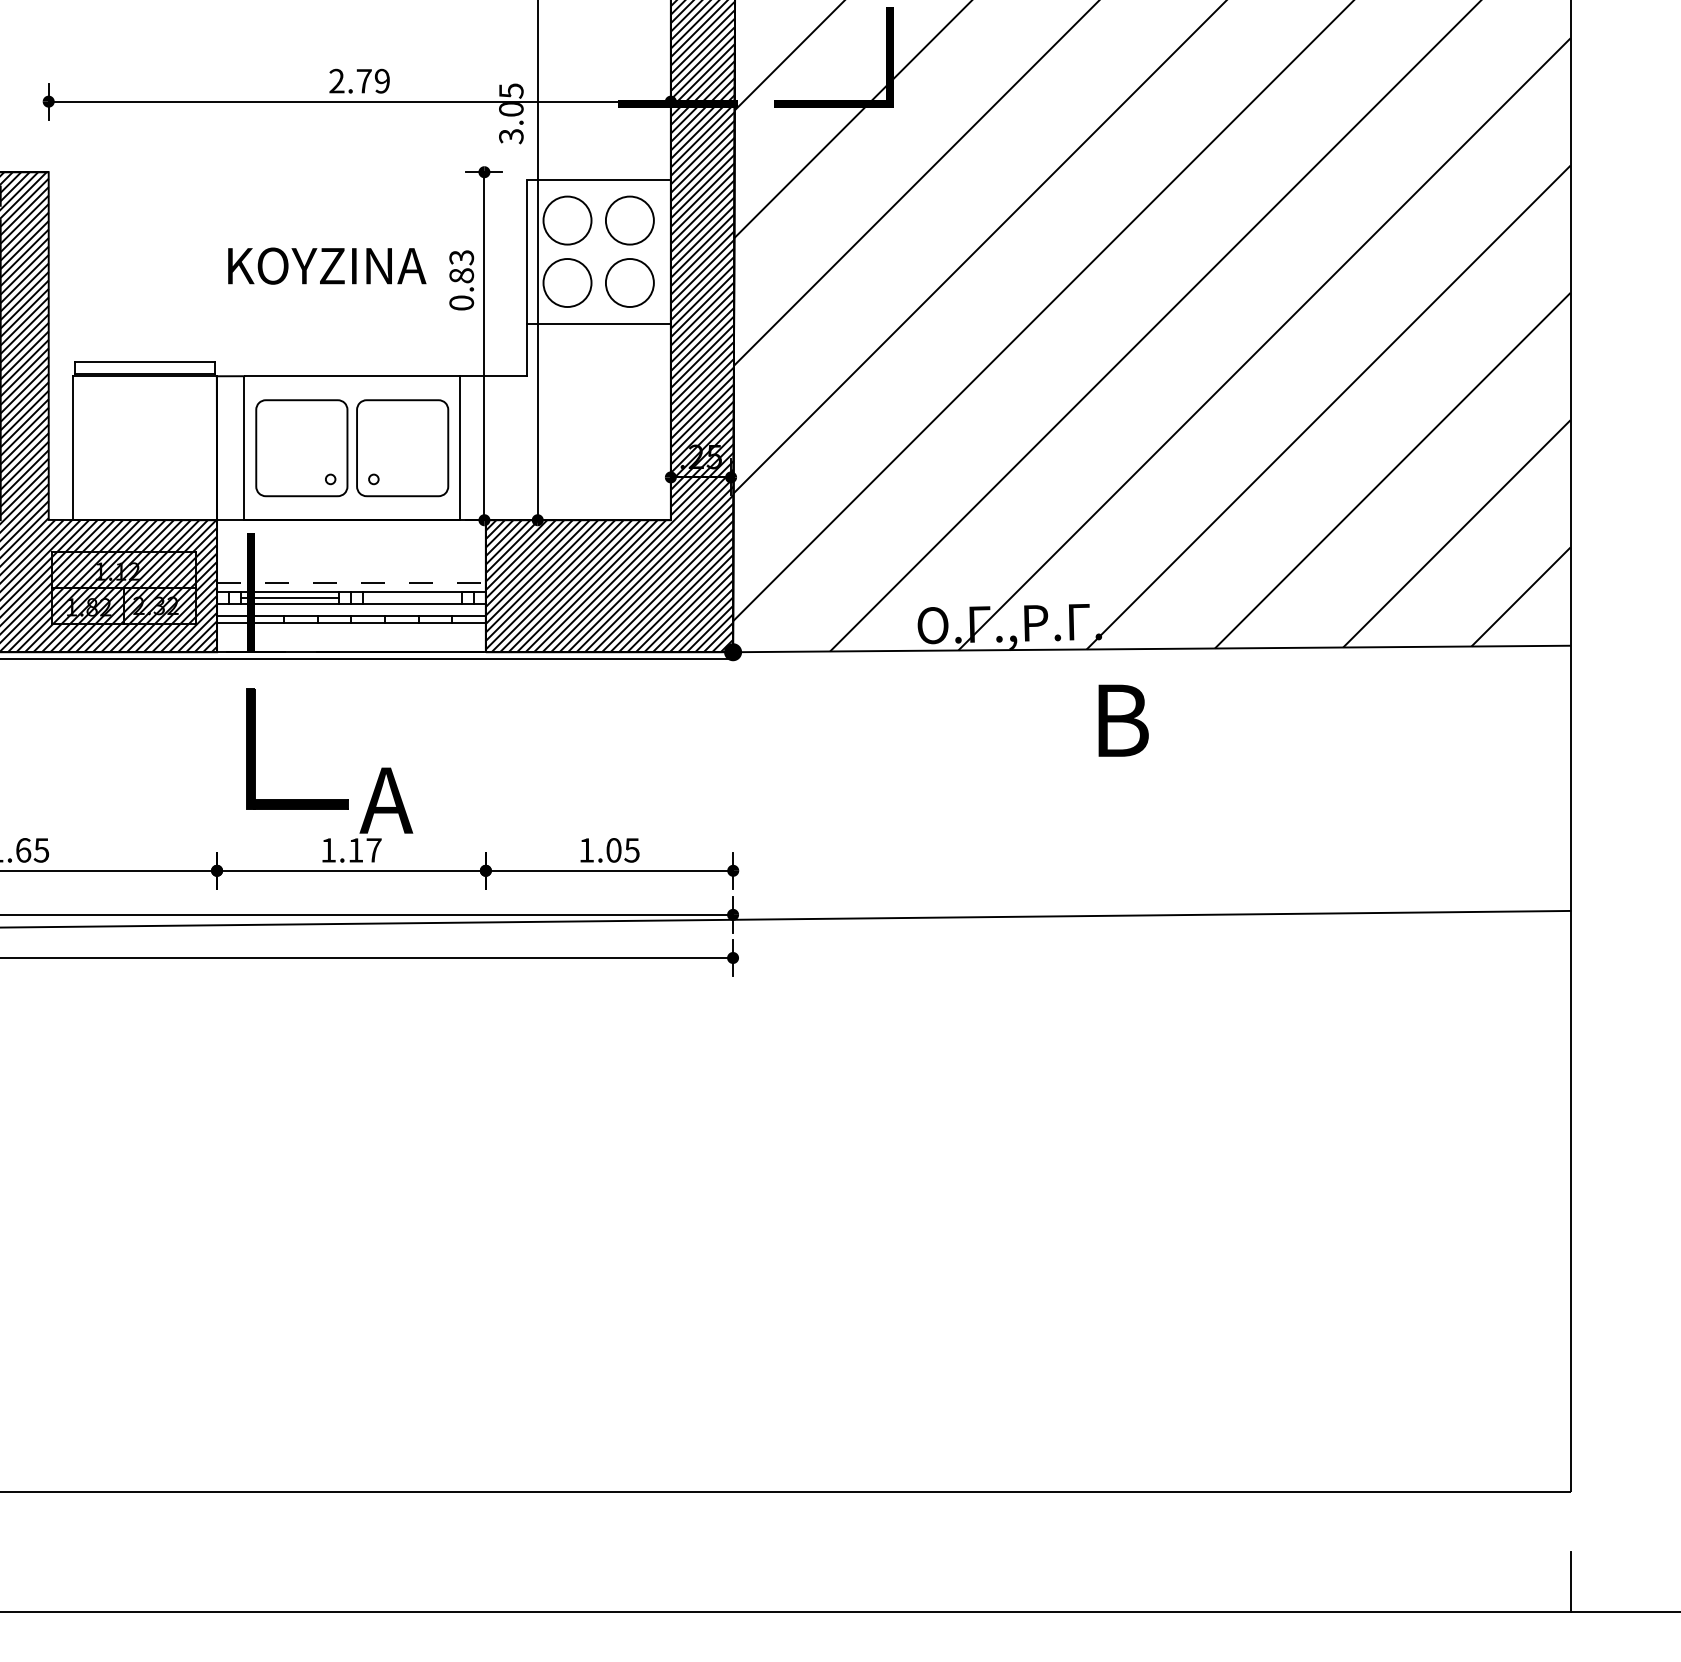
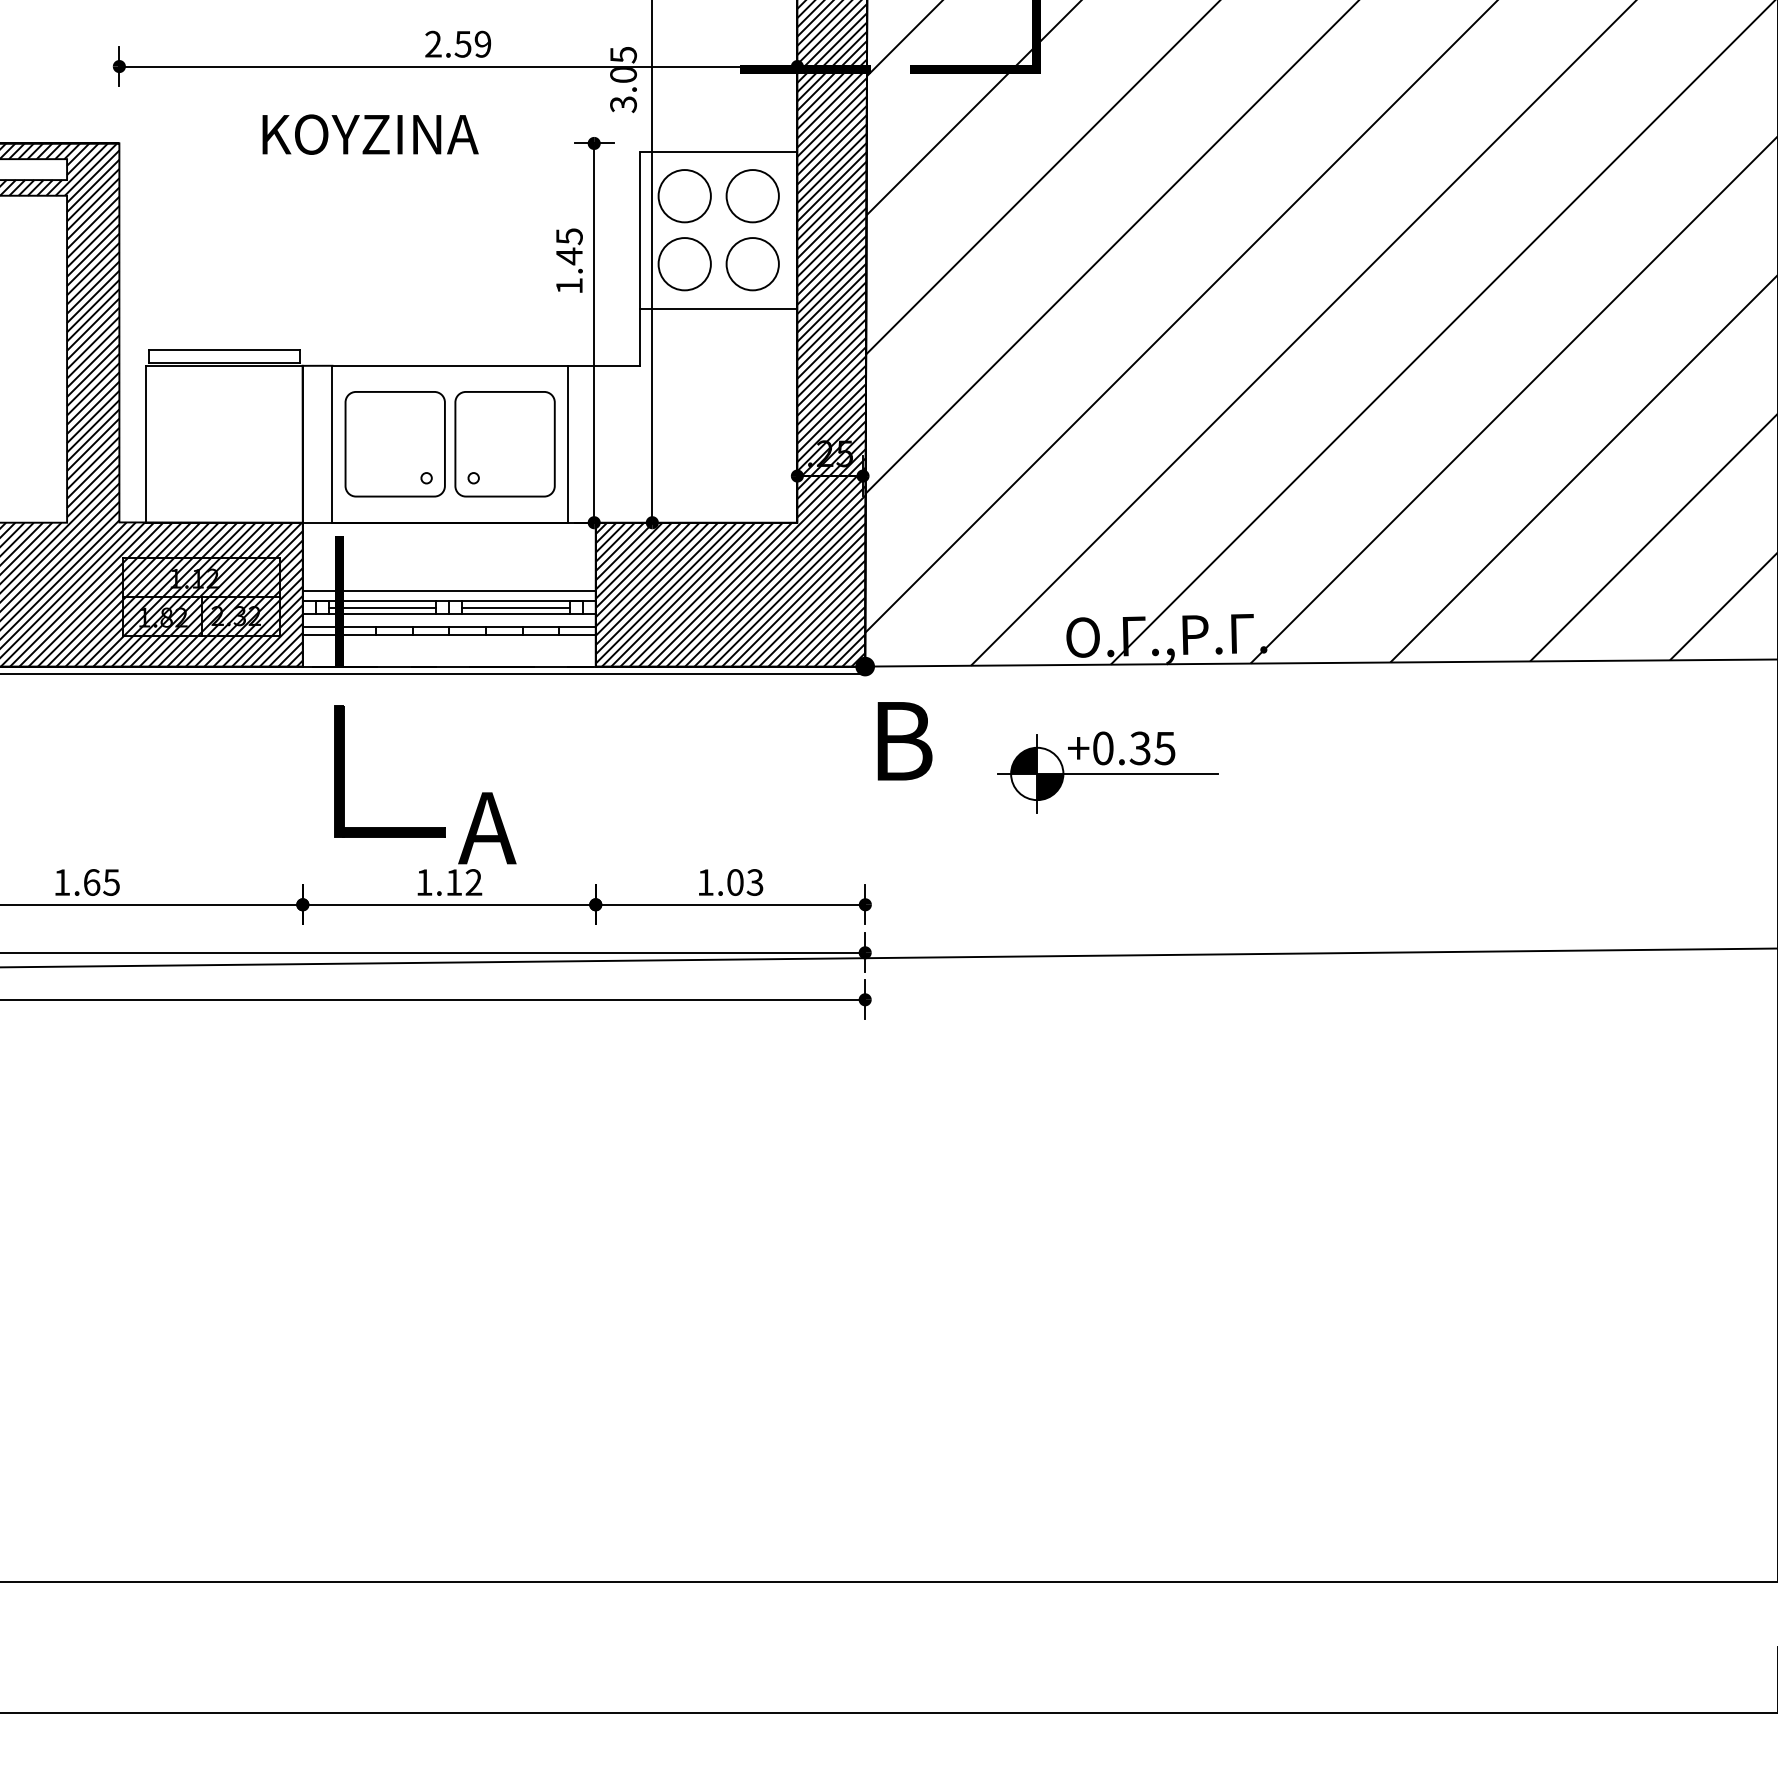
text: (363, 81) -> (462, 44), 2.79 -> 2.59
text: (327, 265) -> (370, 133), moved
text: (461, 280) -> (569, 261), 0.83 -> 1.45
line: (351, 582) -> (449, 590), dashed -> solid
line: (412, 598) -> (515, 608), added
text: (1123, 720) -> (904, 740), moved
part: (955, 750) -> (1107, 773), added
text: (373, 850) -> (473, 882), 1.17 -> 1.12
text: (632, 850) -> (755, 882), 1.05 -> 1.03

